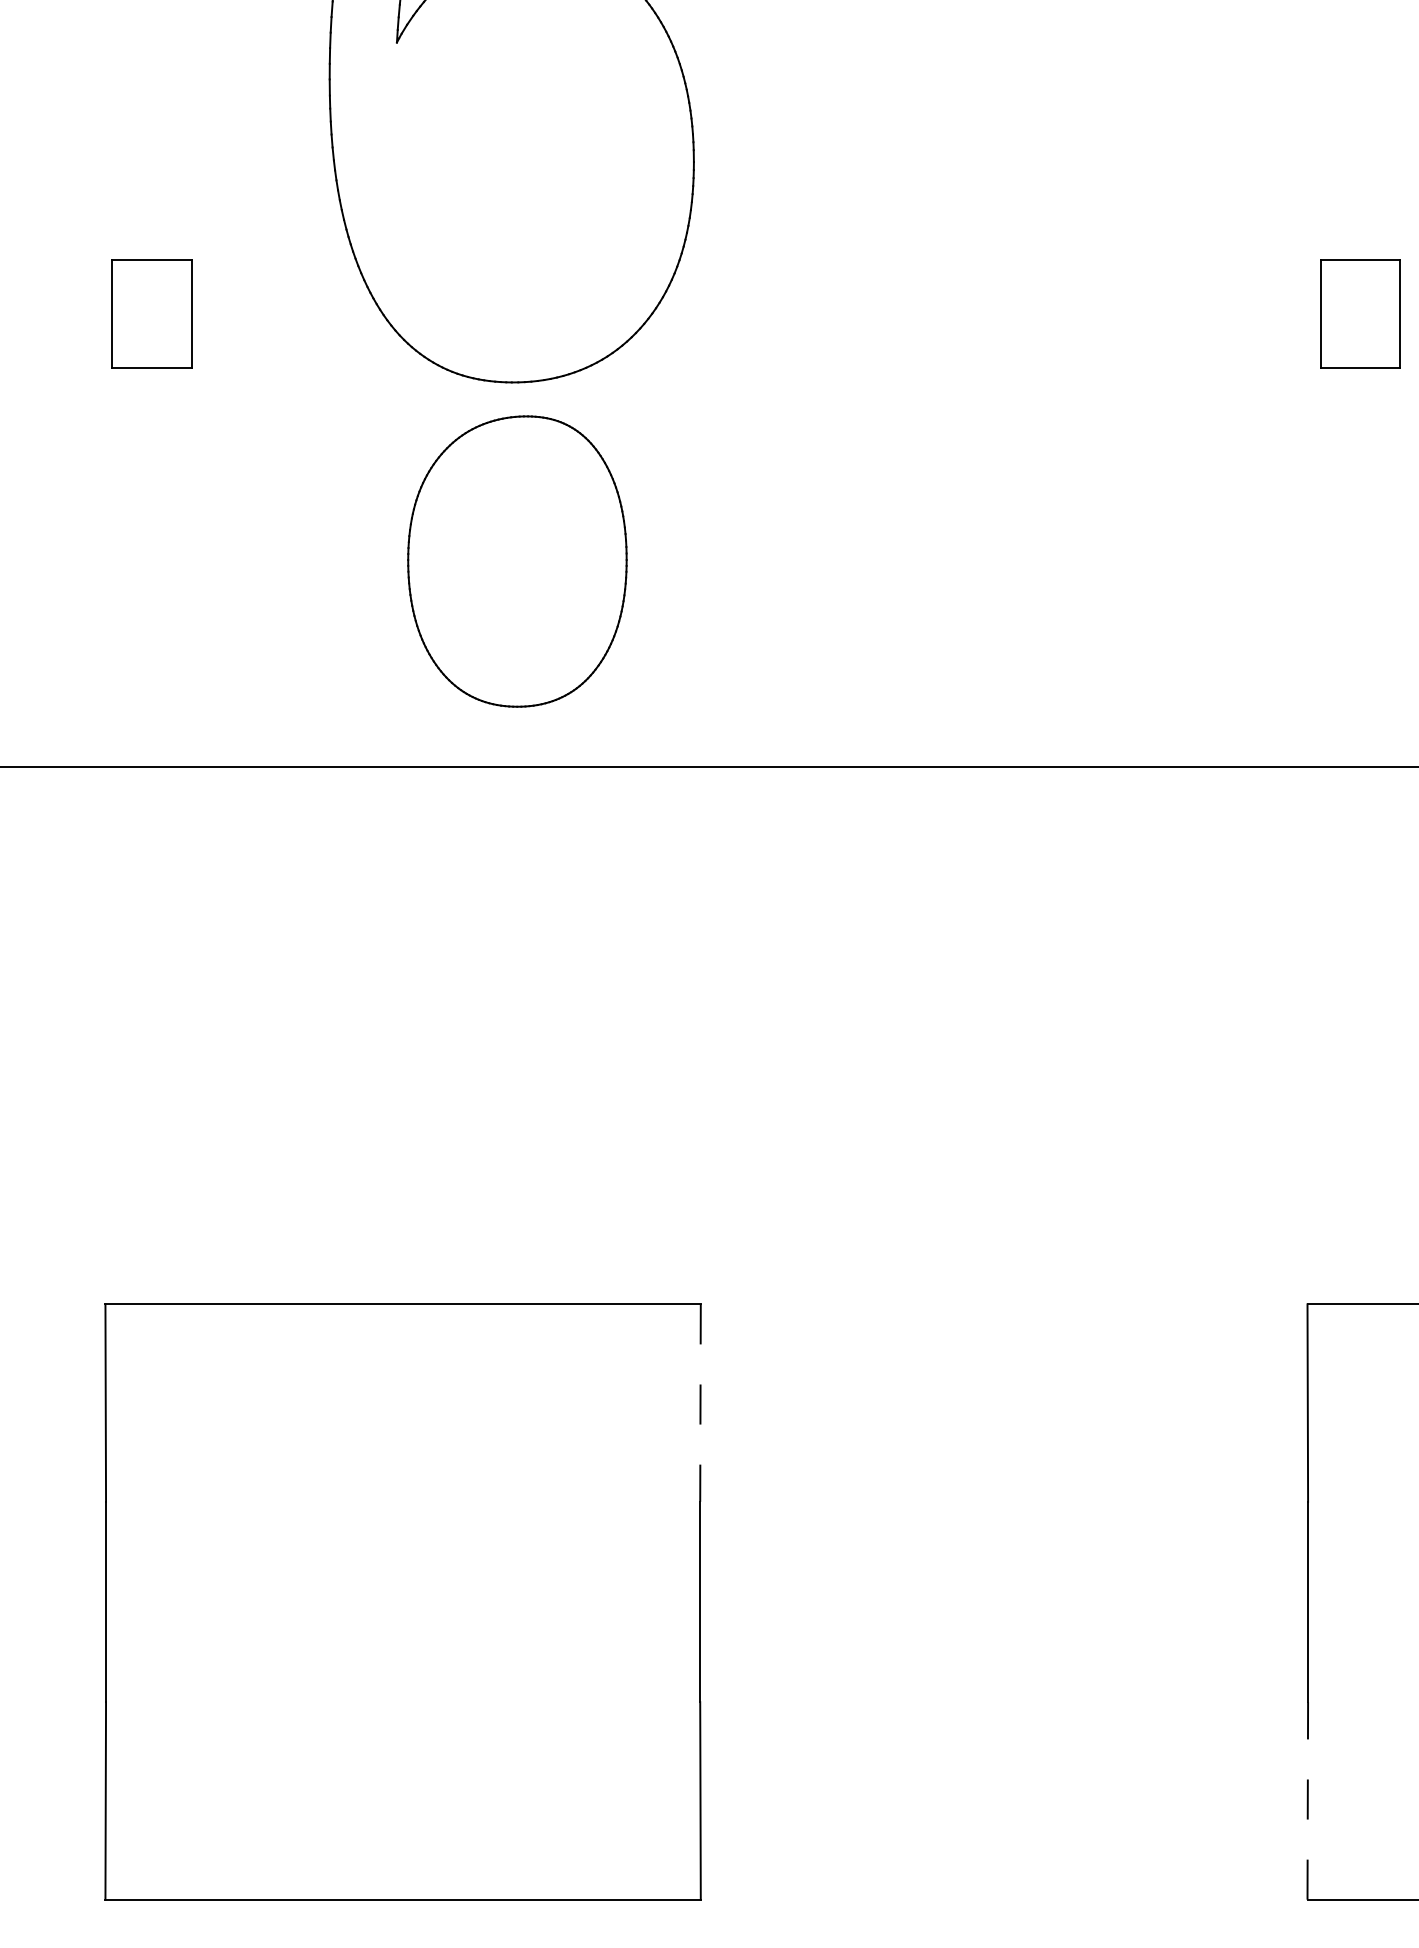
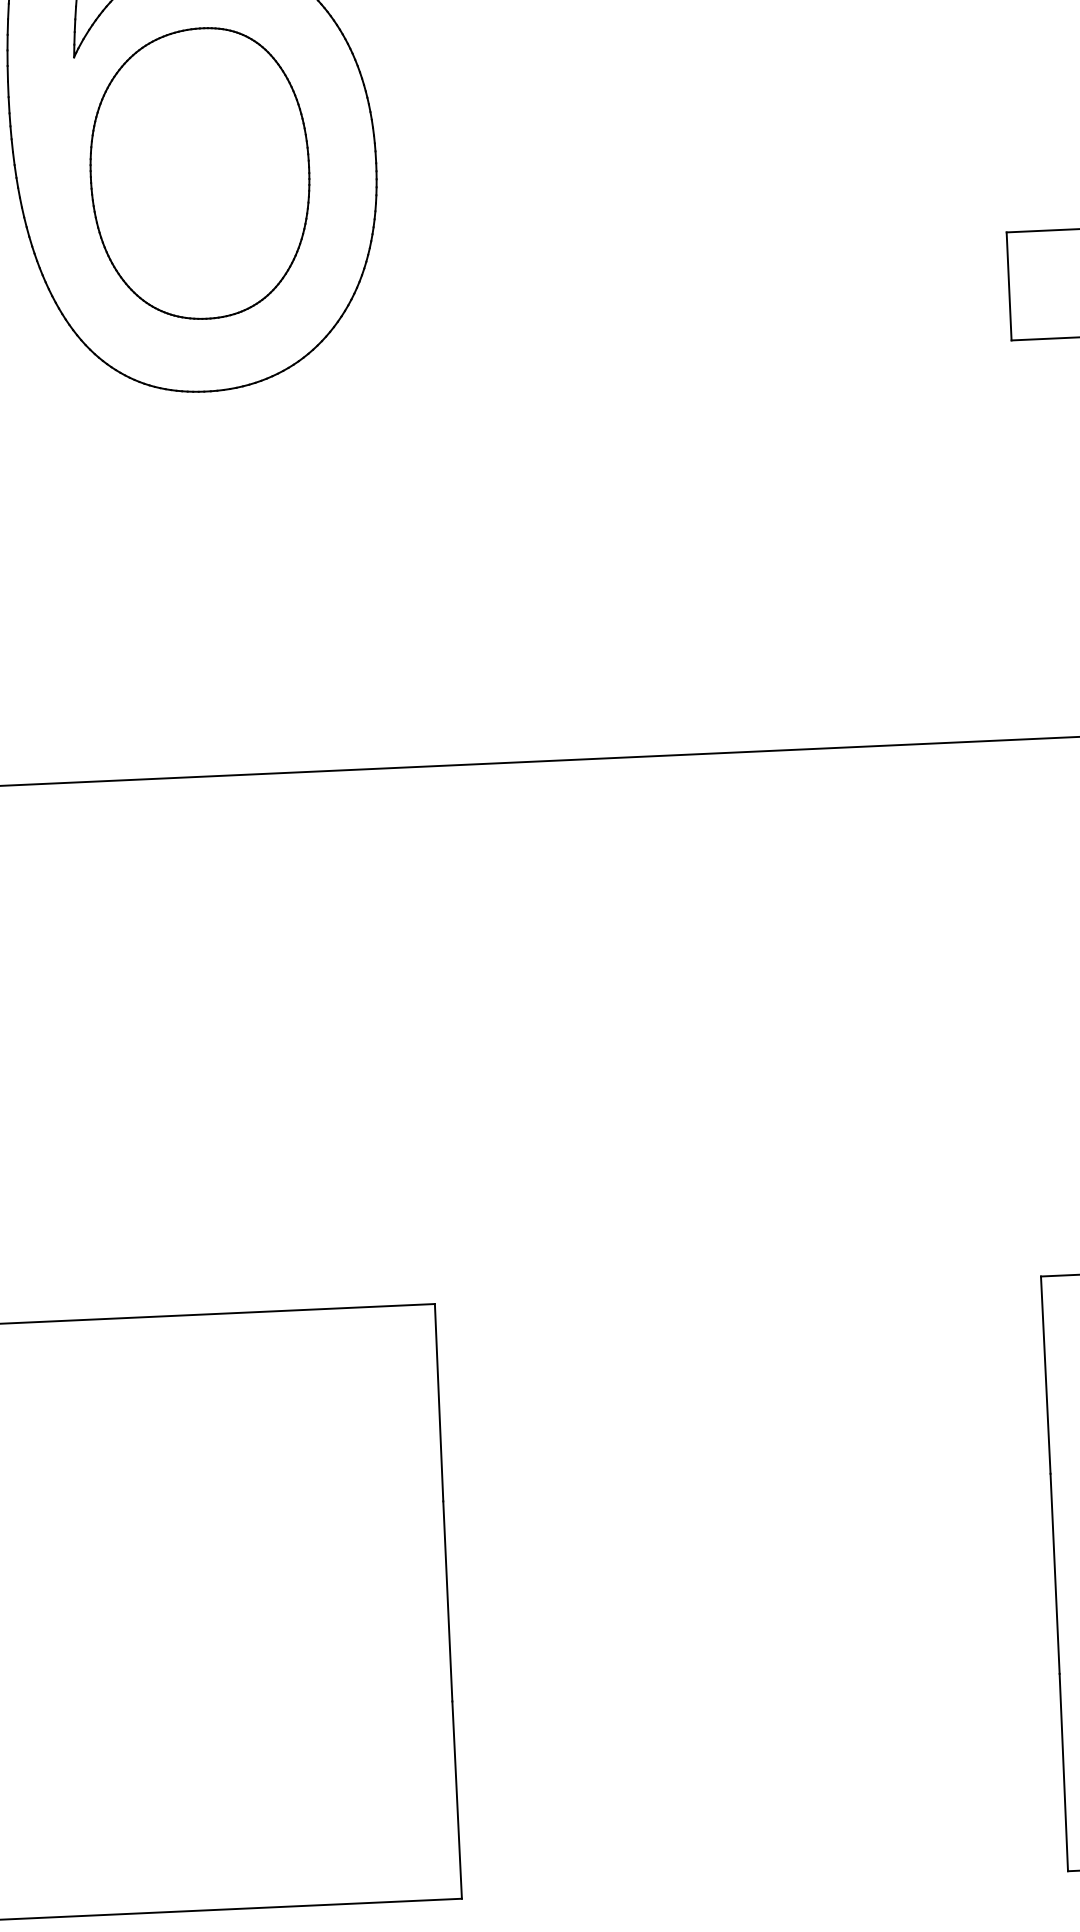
part: (517, 561) -> (200, 173), moved
line: (700, 1403) -> (439, 1403), dashed -> solid
line: (1307, 1800) -> (1063, 1772), dashed -> solid

